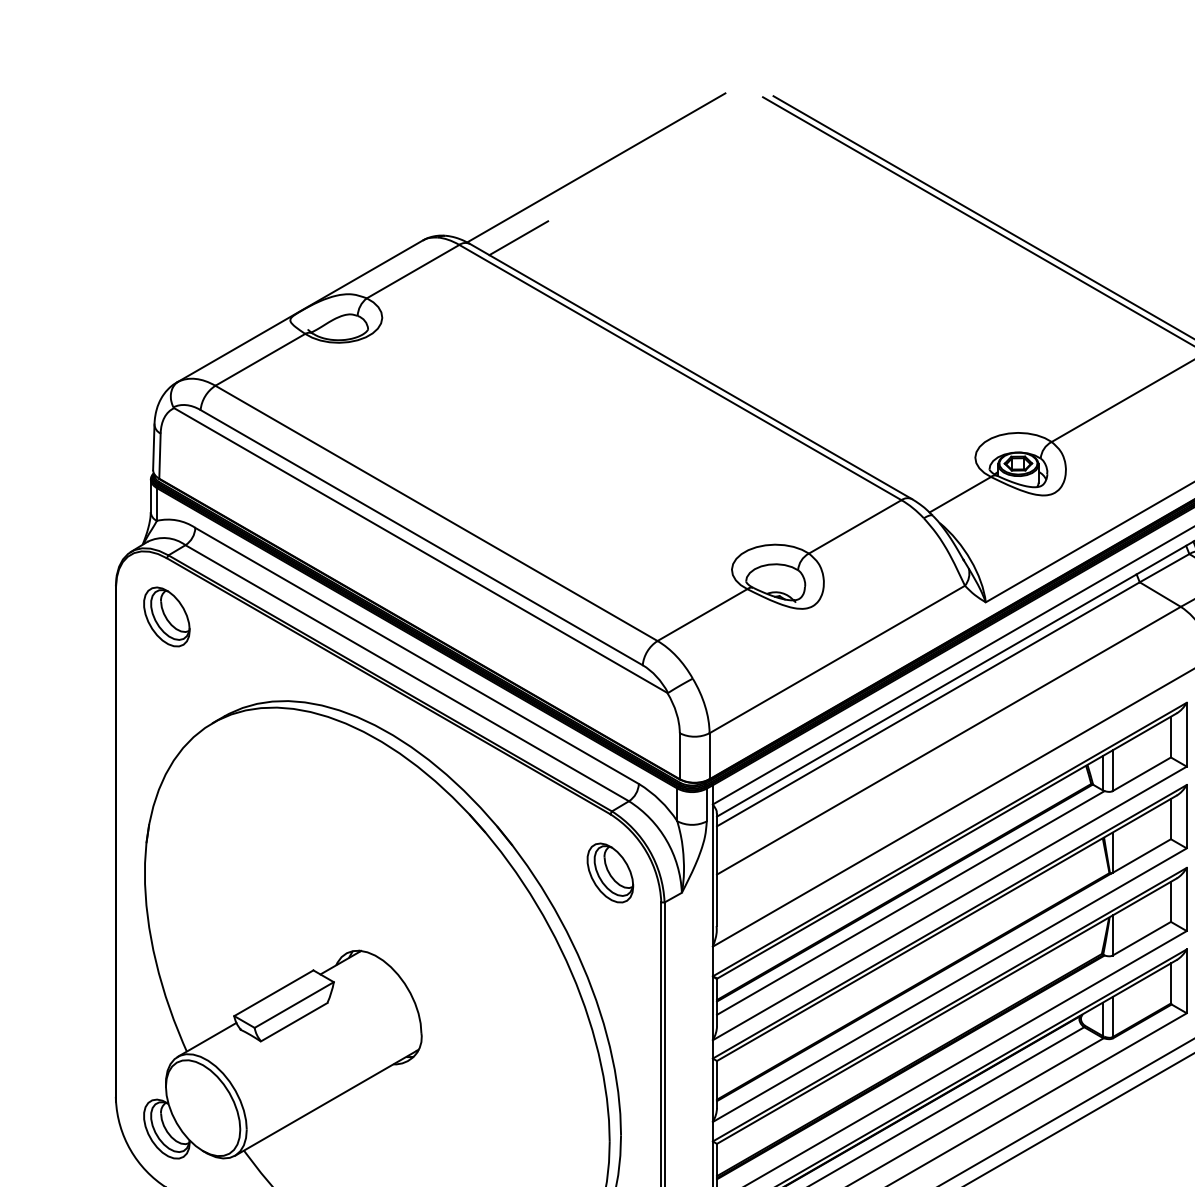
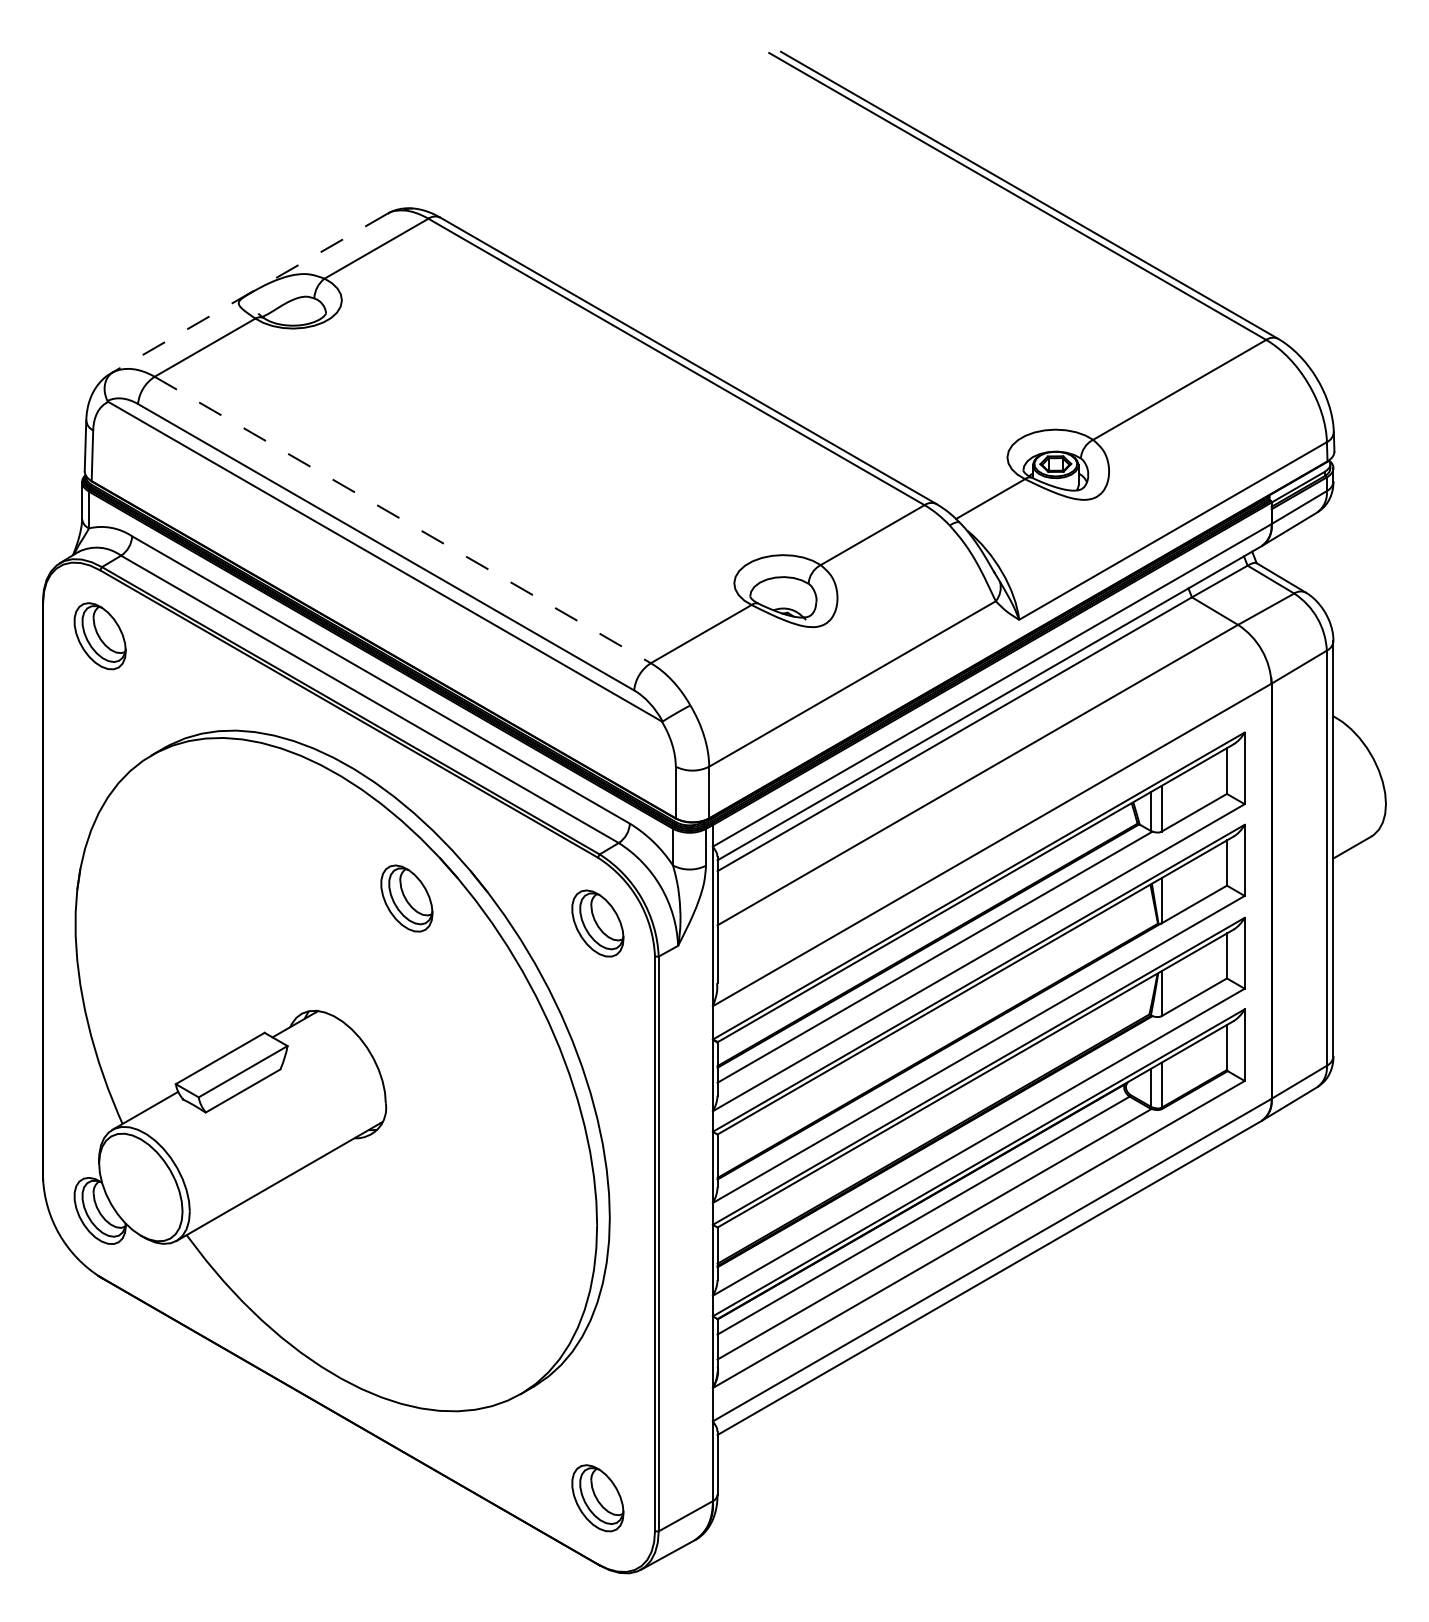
line: (595, 167) -> (581, 131), removed
line: (519, 238) -> (495, 211), removed
line: (299, 311) -> (248, 293), solid -> dashed
line: (437, 513) -> (403, 520), solid -> dashed
part: (439, 850) -> (406, 898), added

